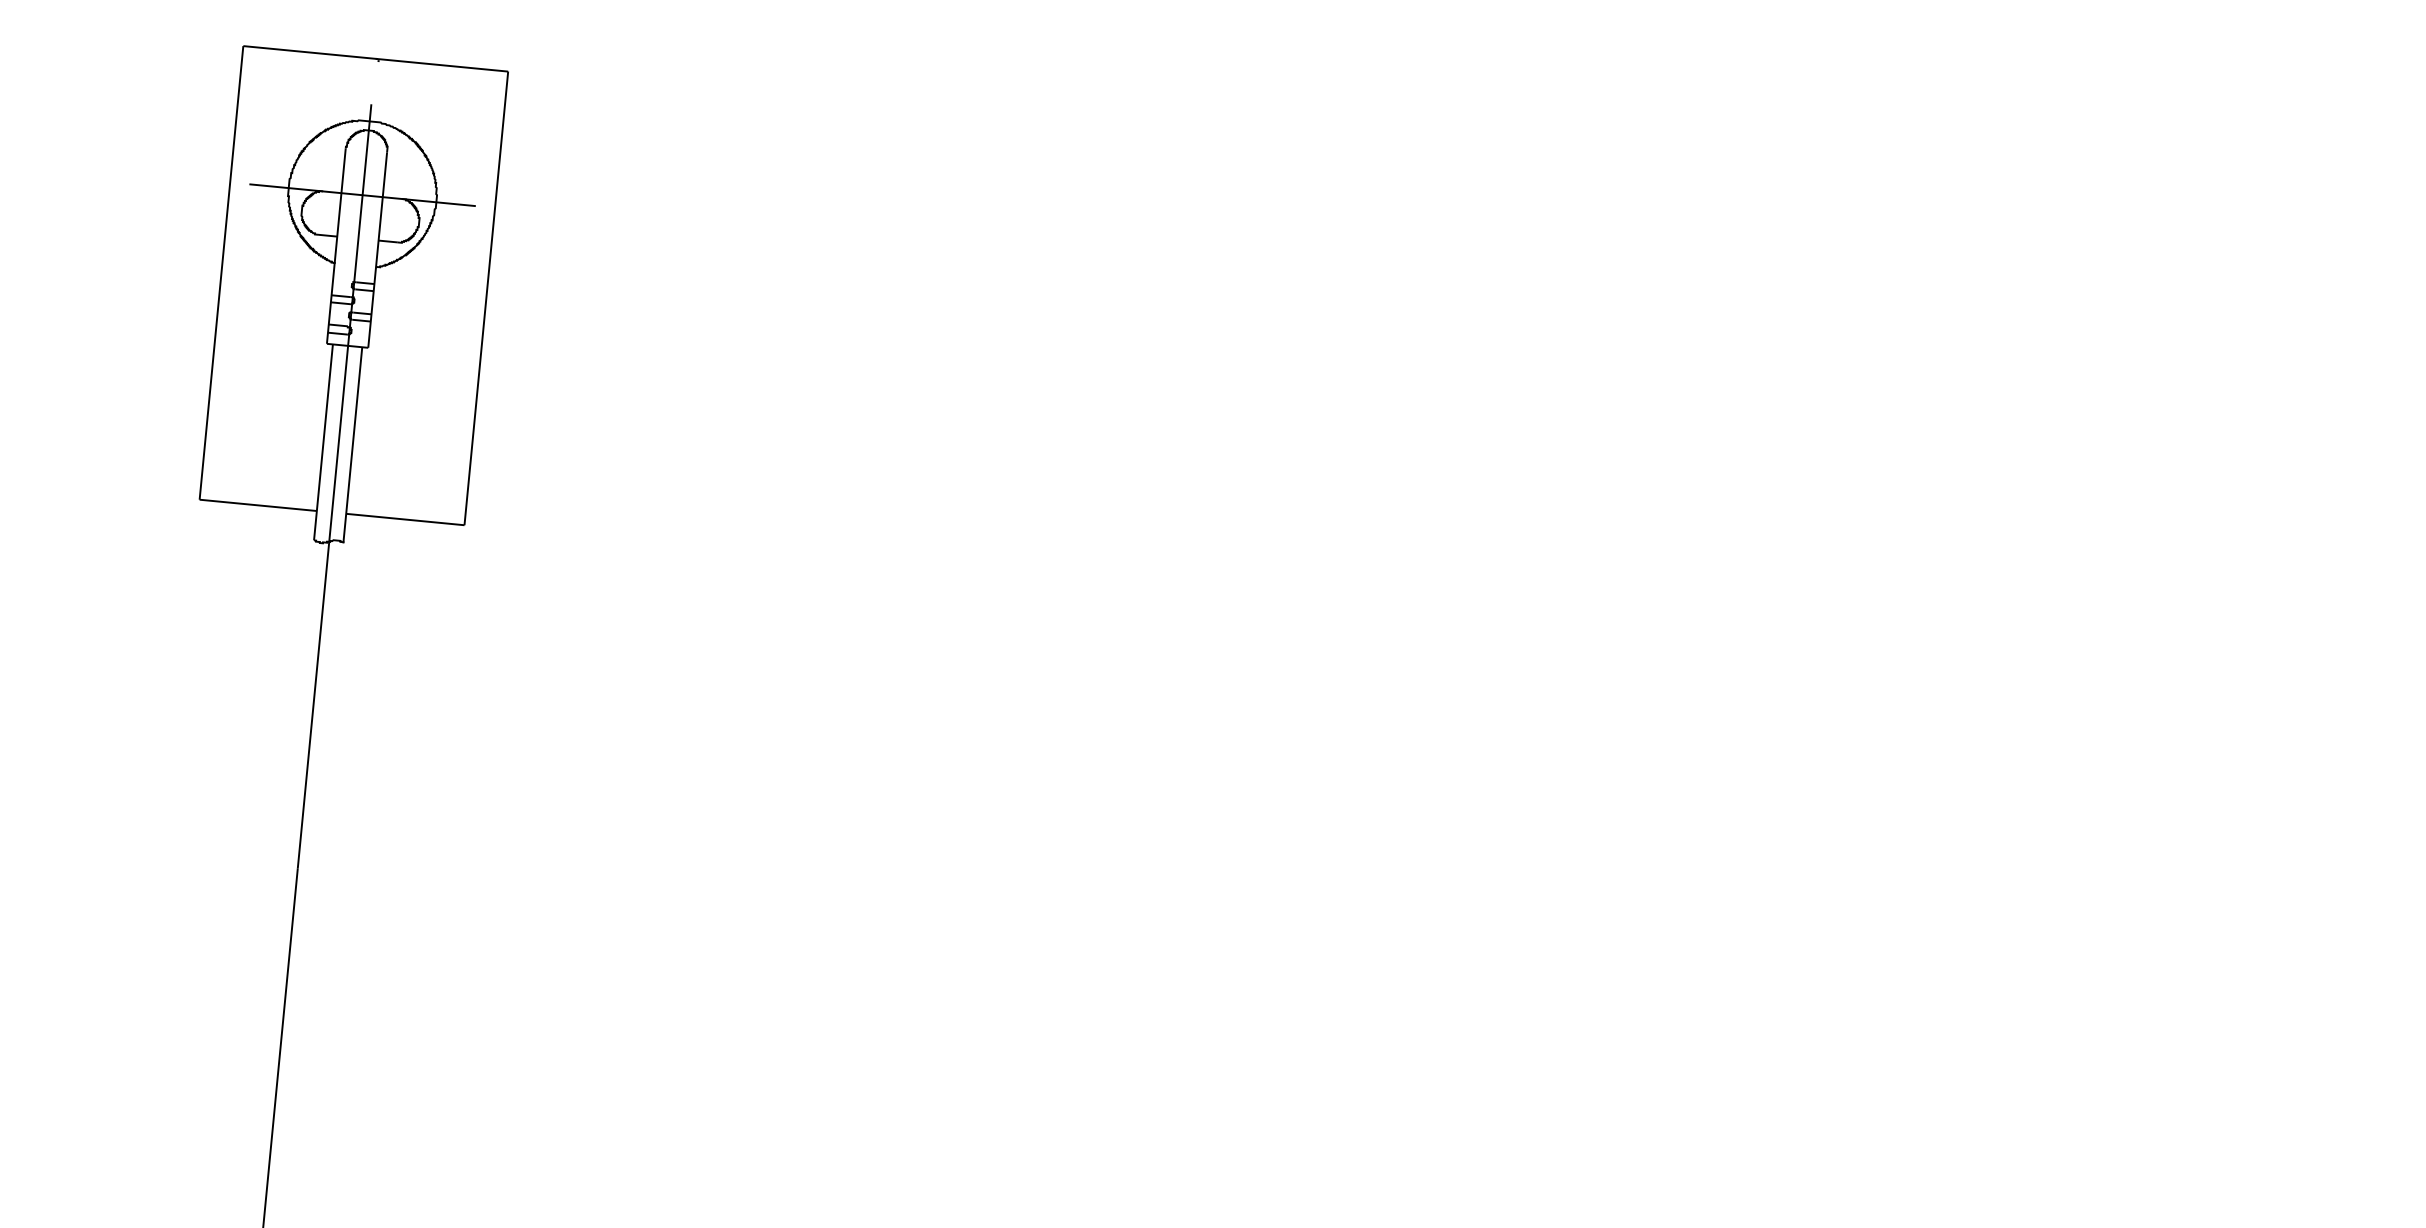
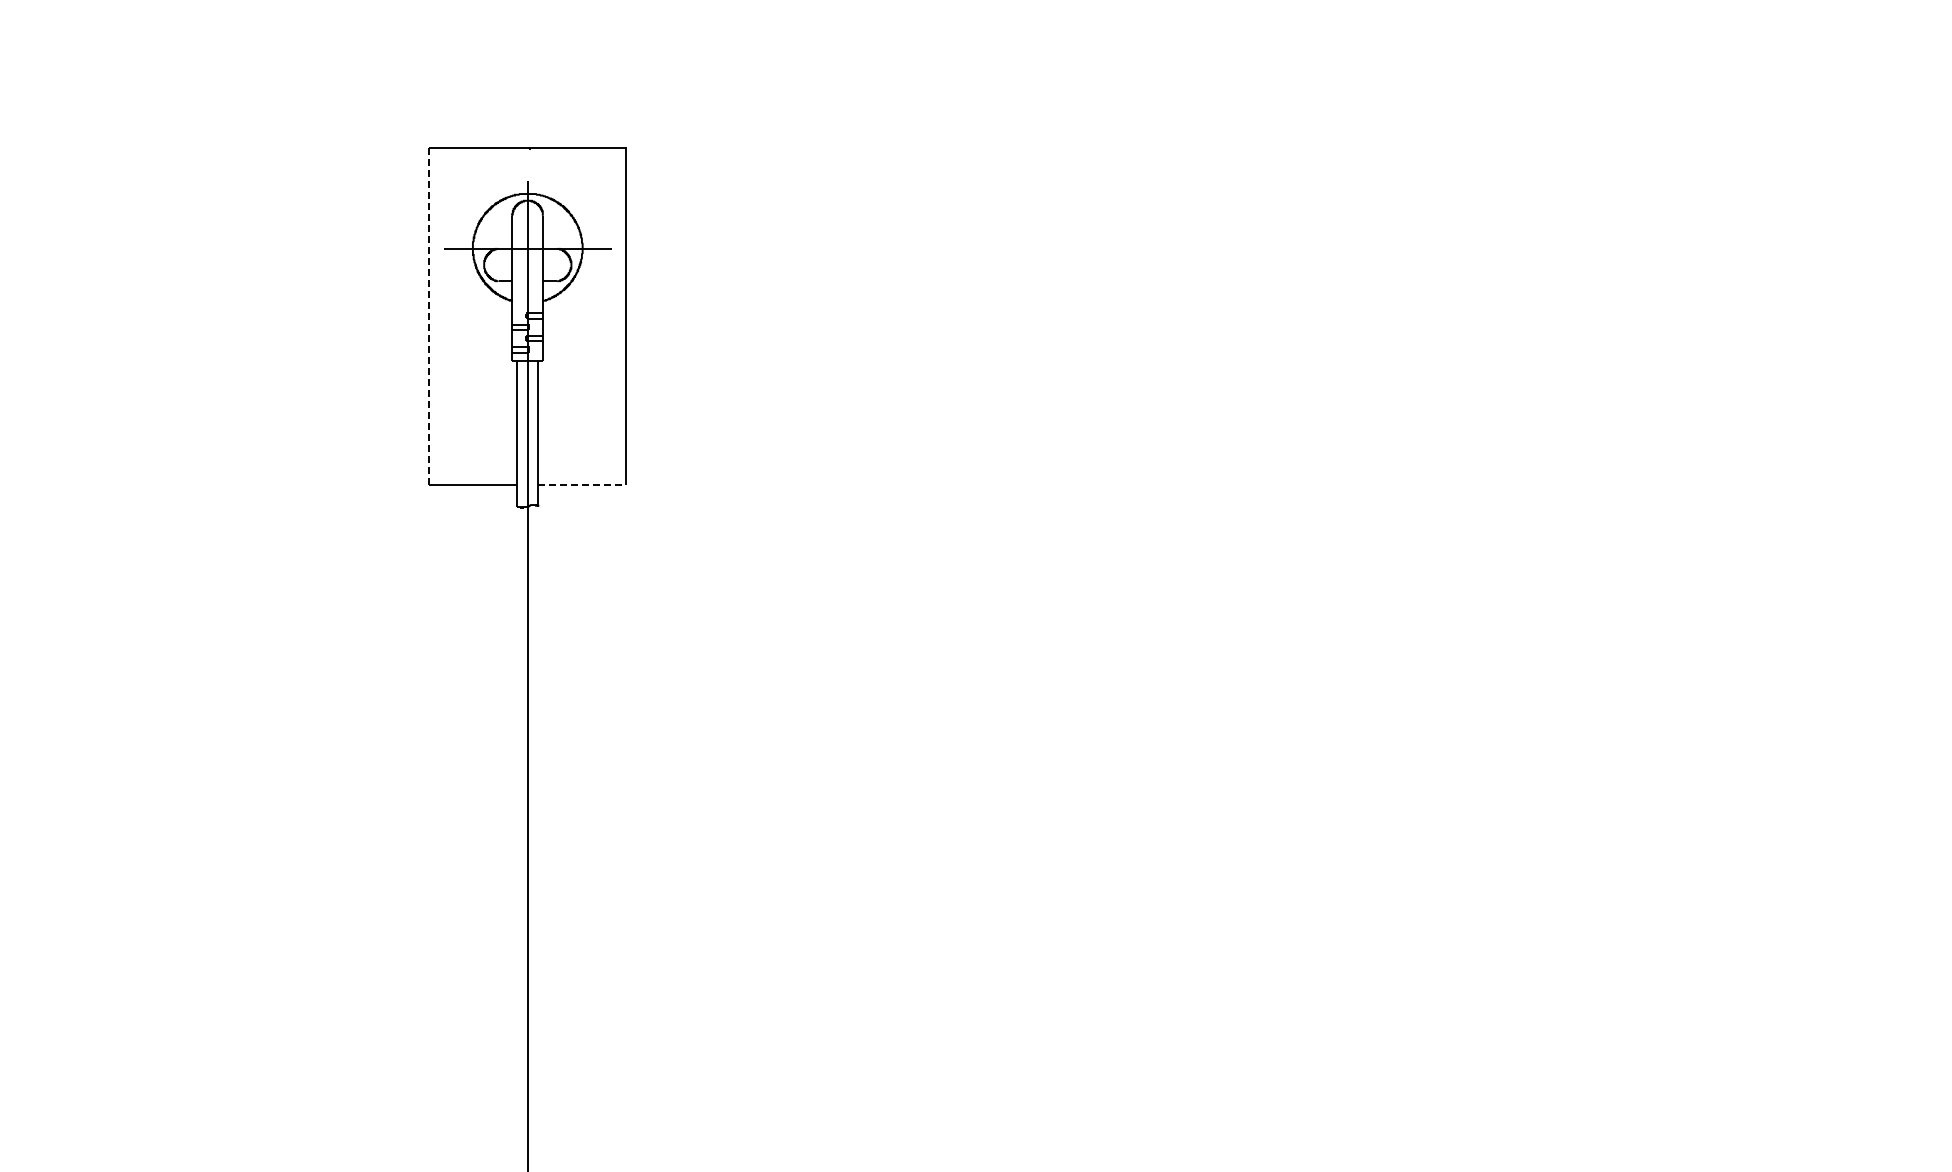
line: (221, 273) -> (429, 316), solid -> dashed
line: (405, 519) -> (582, 484), solid -> dashed

